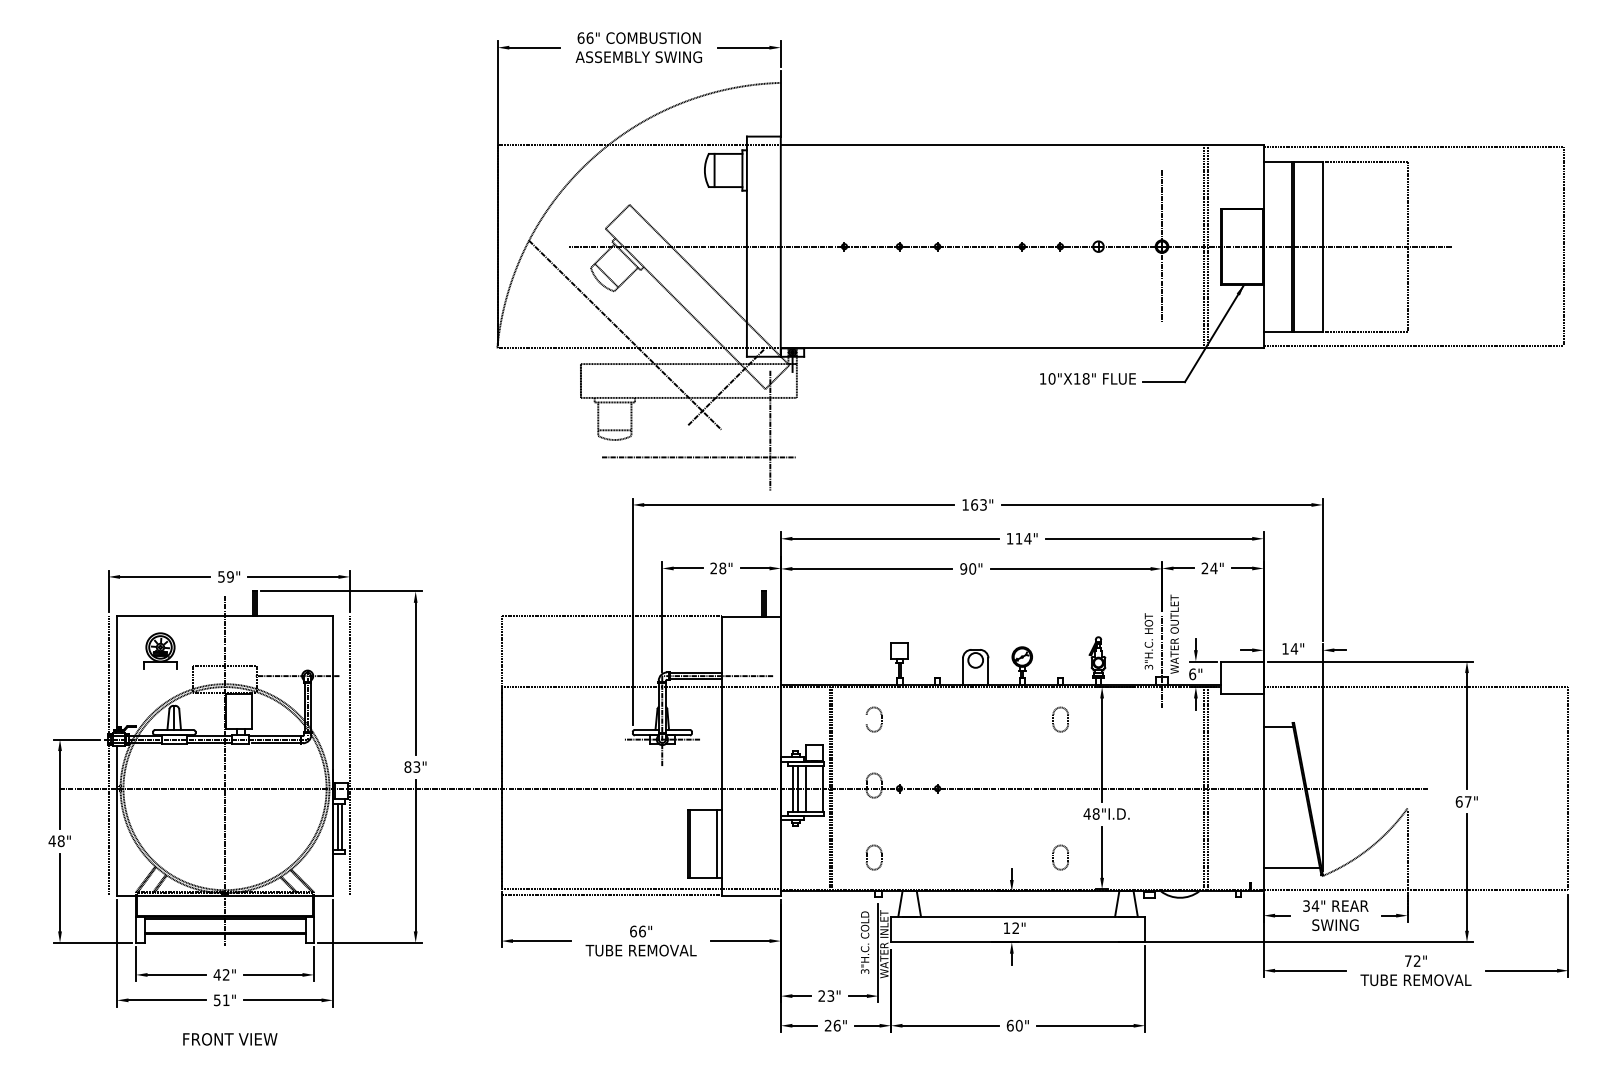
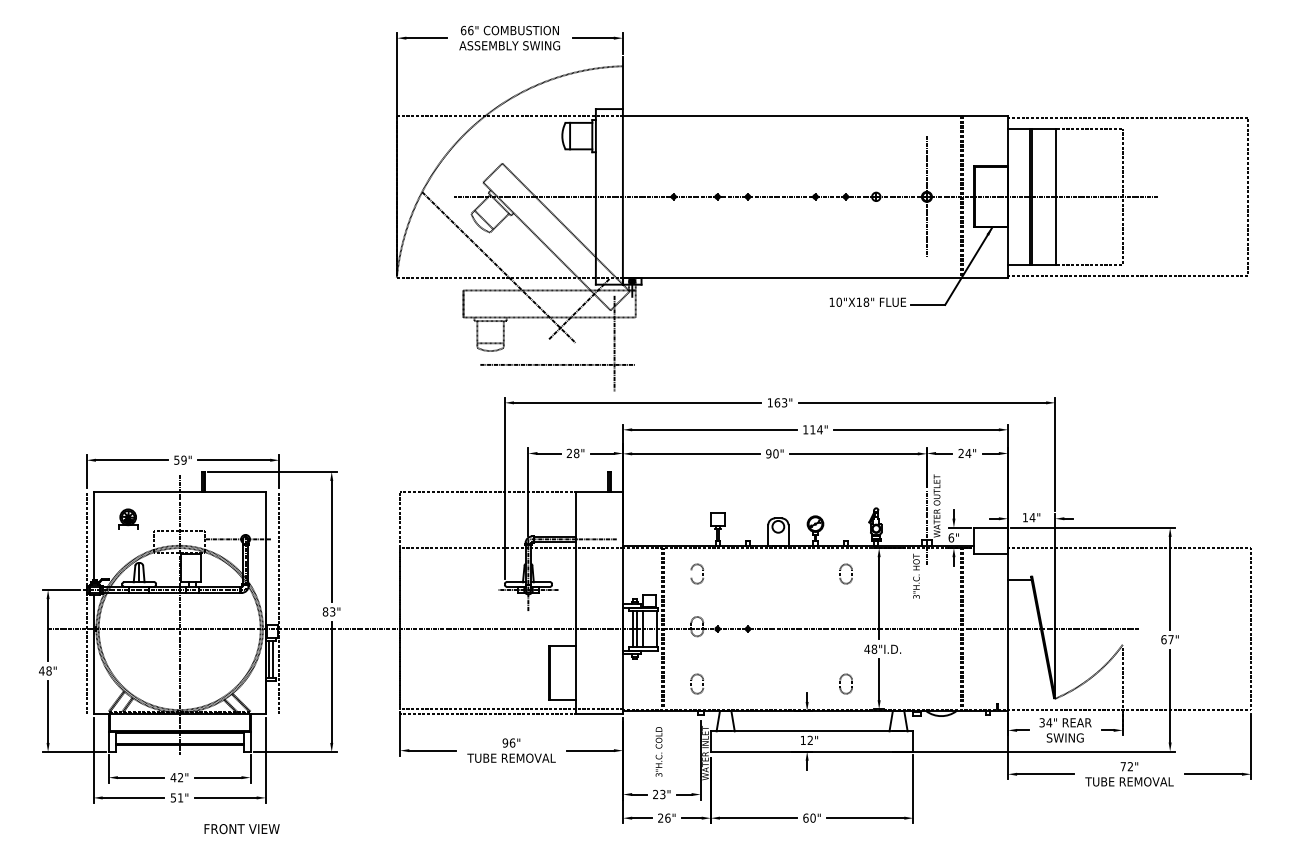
text: (1148, 641) -> (916, 576), moved
part: (160, 650) -> (128, 518), size x0.7
line: (717, 843) -> (572, 672), removed
line: (1291, 868) -> (1030, 692), removed
text: (633, 931) -> (505, 743), 66" -> 96"
text: (864, 942) -> (658, 751), moved
text: (230, 1039) -> (242, 829), moved

